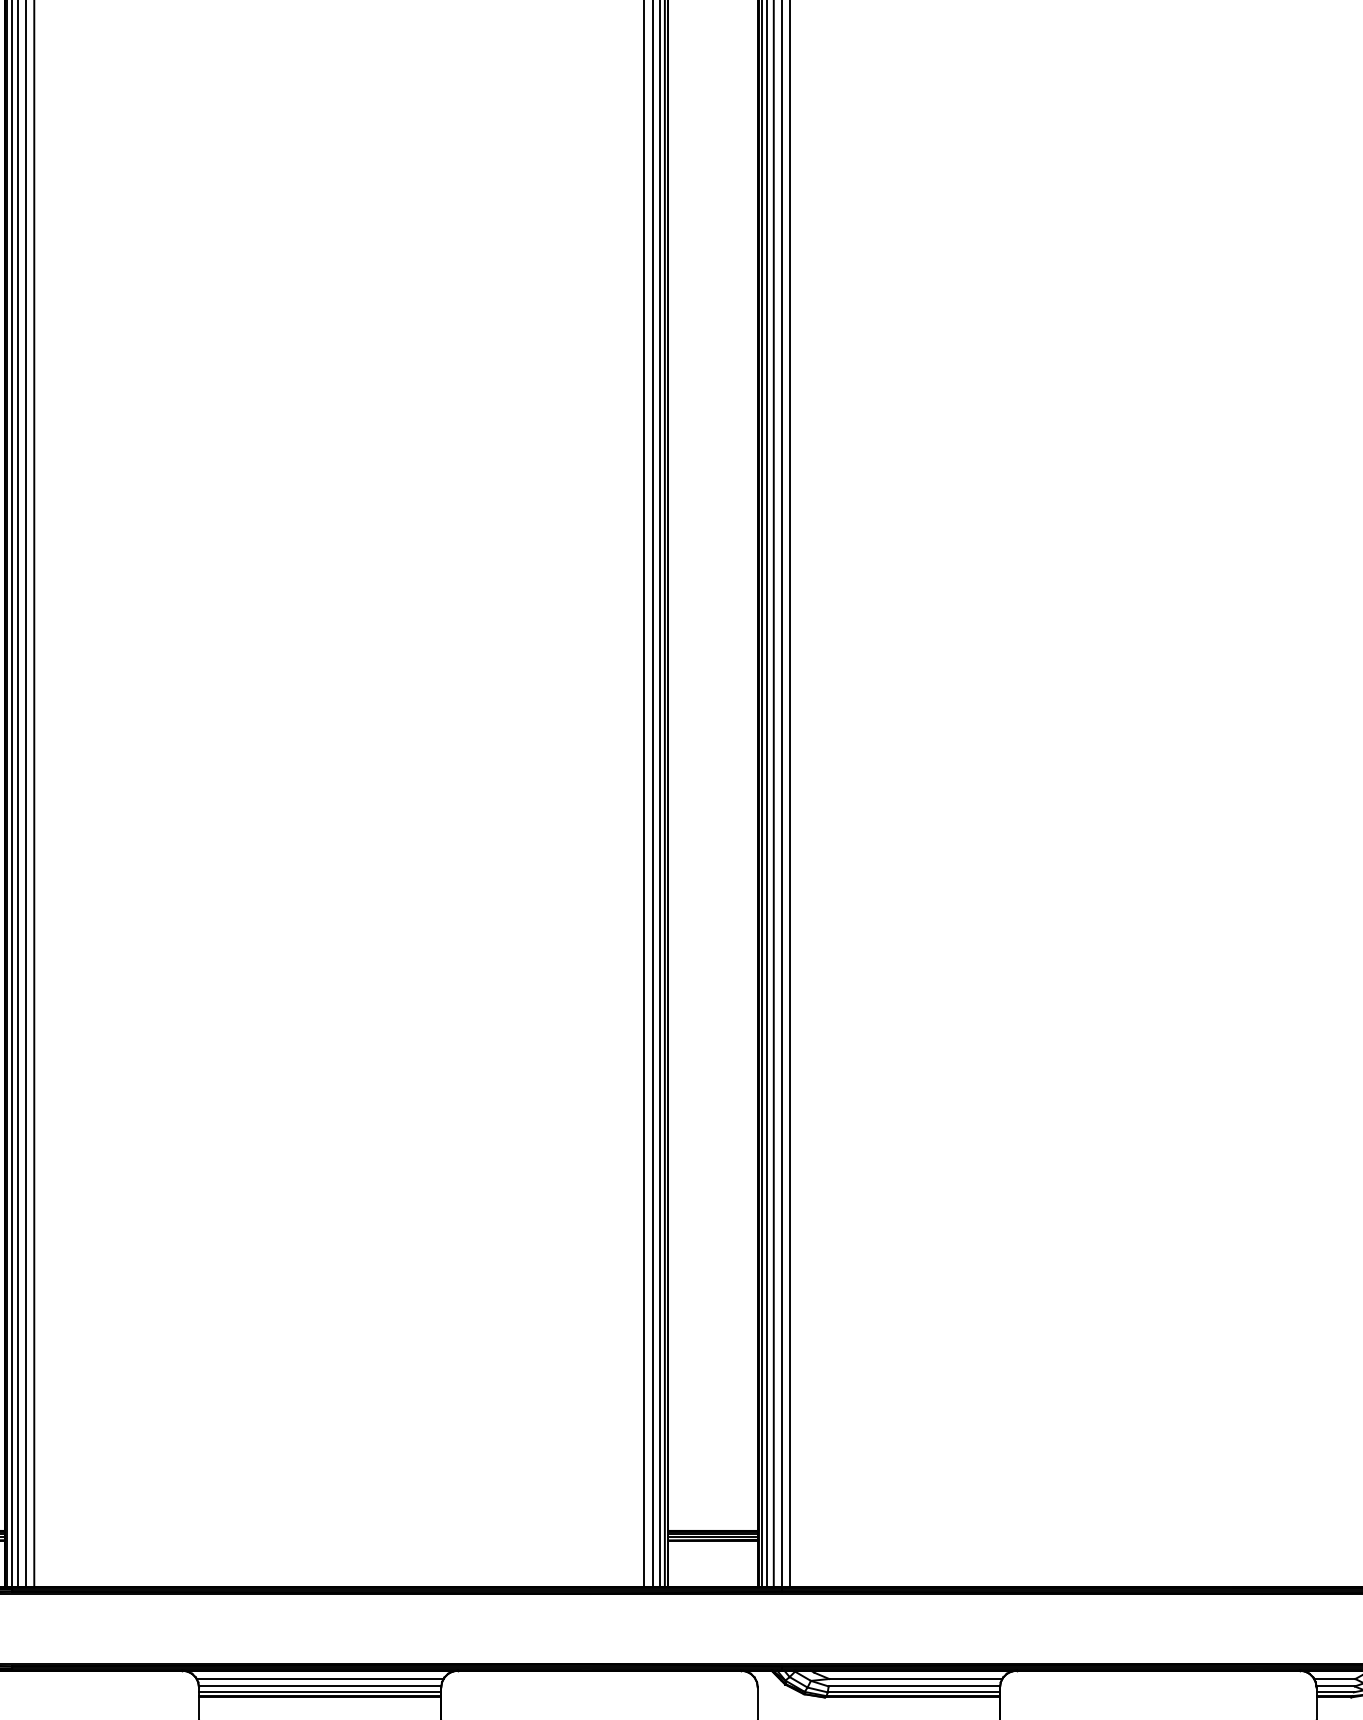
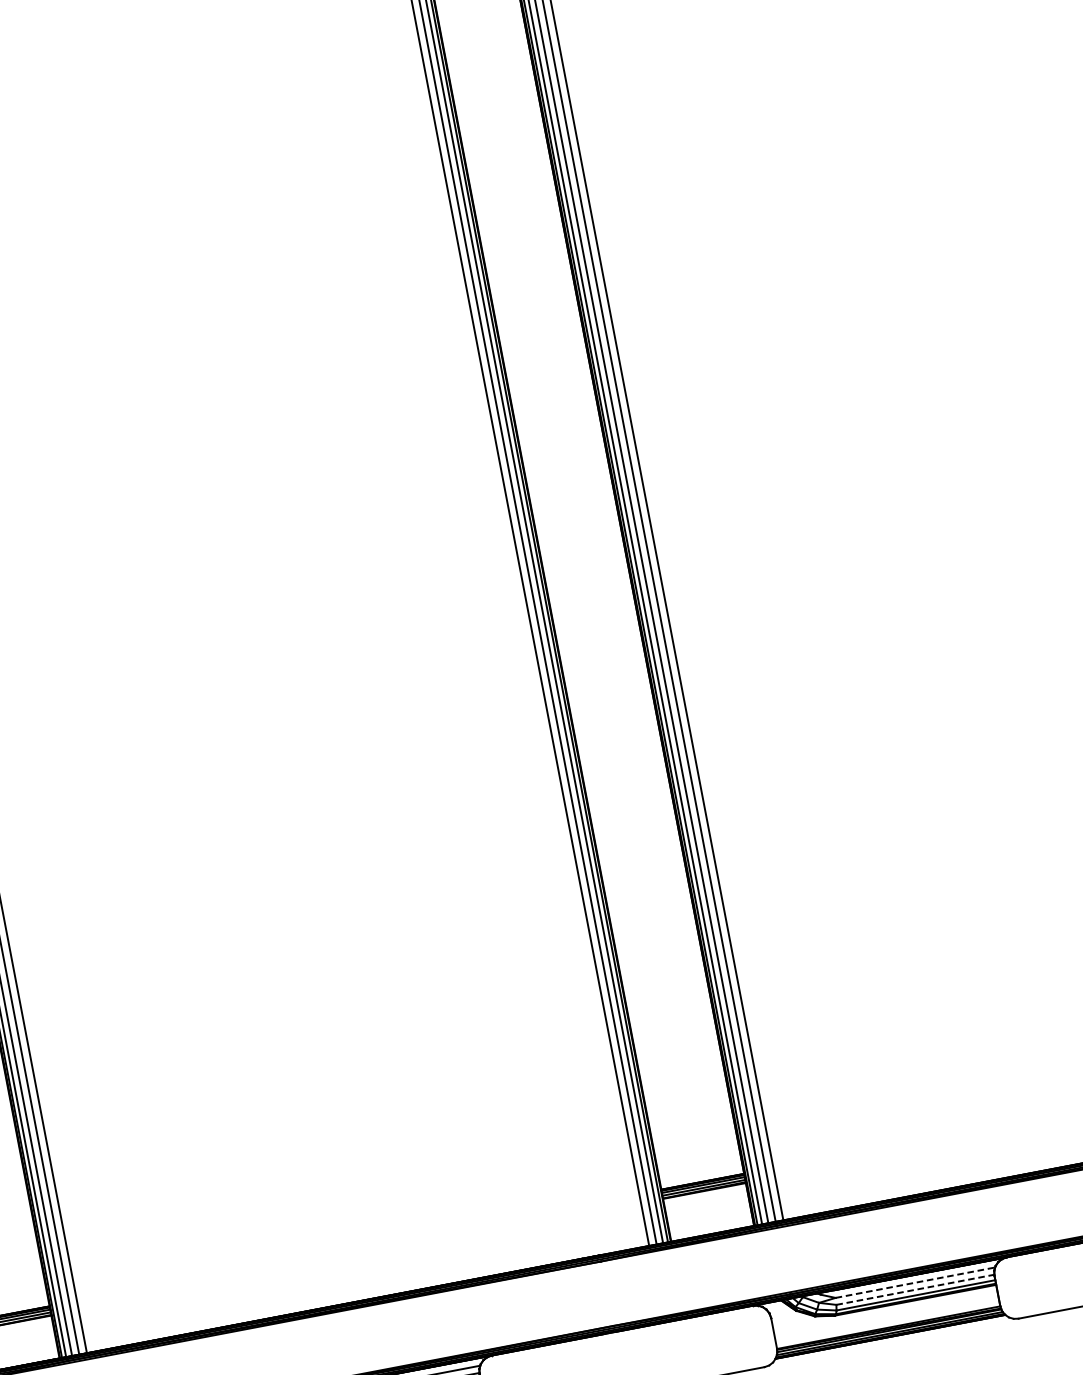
line: (915, 1679) -> (915, 1283), solid -> dashed
line: (914, 1686) -> (915, 1289), solid -> dashed

